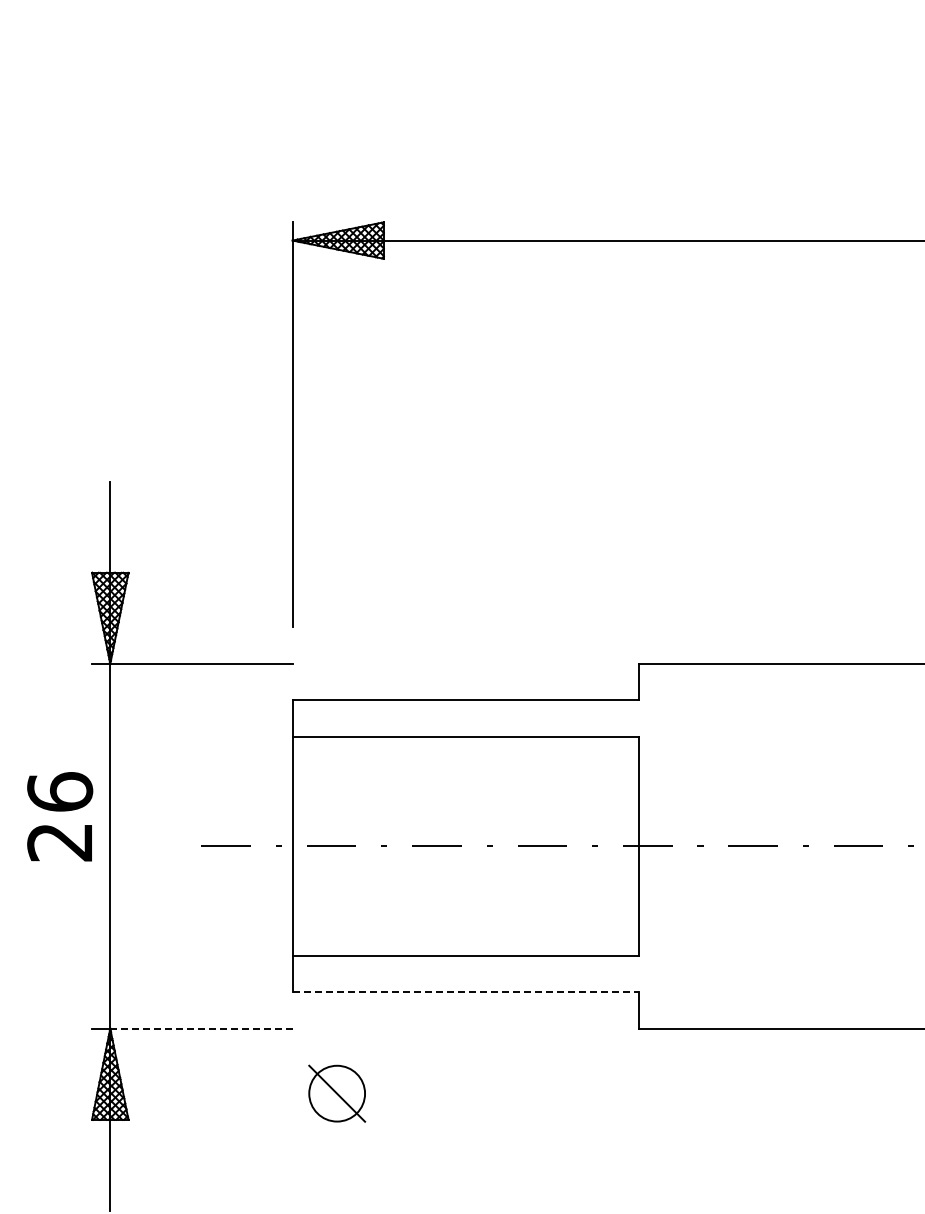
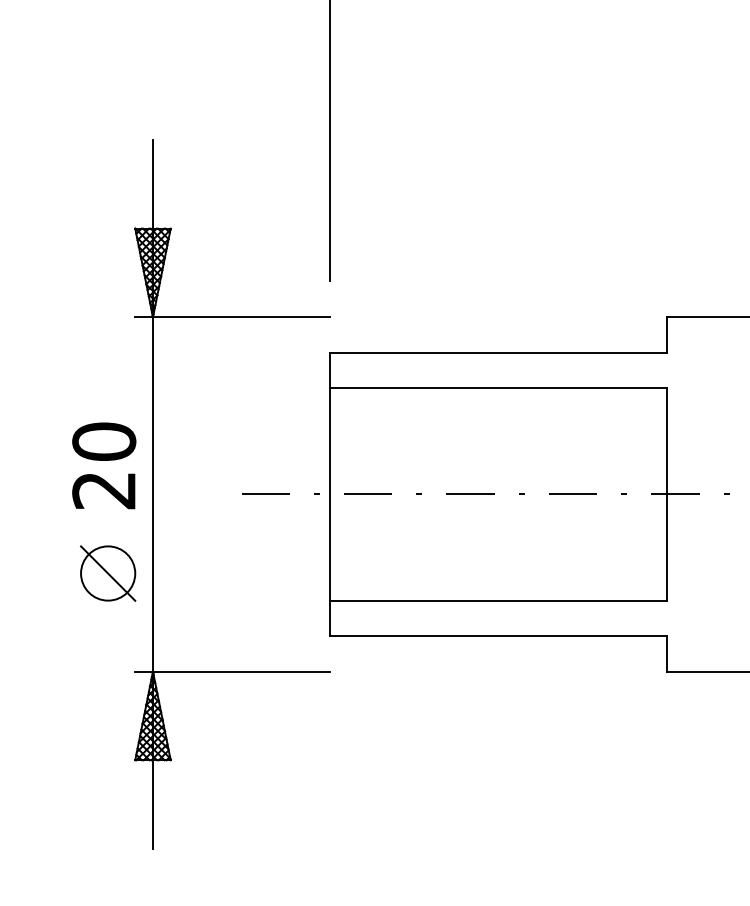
text: (60, 791) -> (104, 441), 26 -> 20
line: (466, 992) -> (499, 636), dashed -> solid
line: (200, 1028) -> (240, 671), dashed -> solid
part: (337, 1093) -> (108, 573), moved

